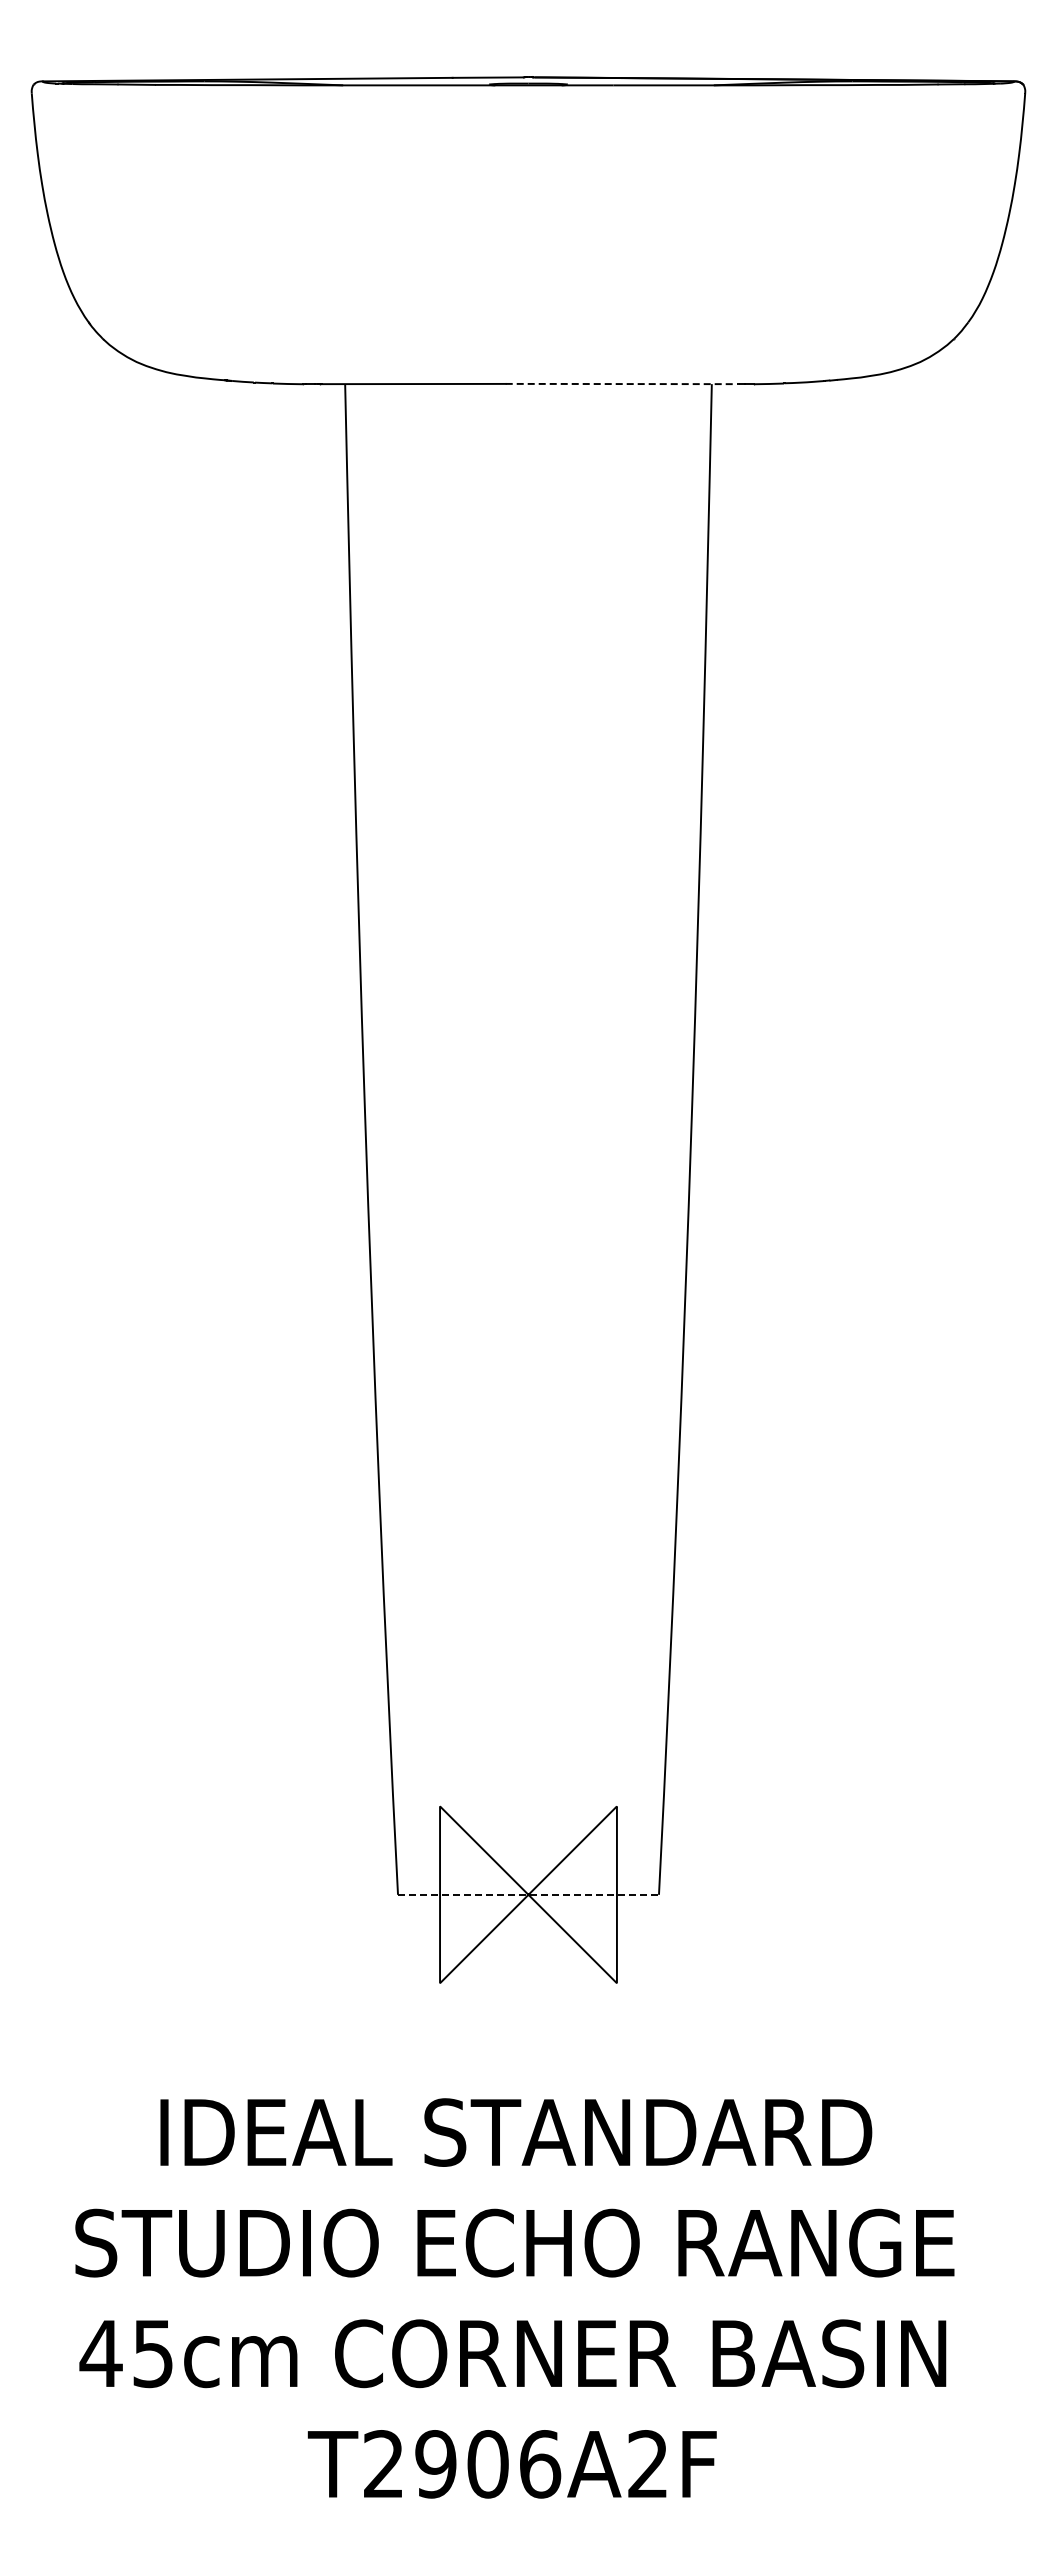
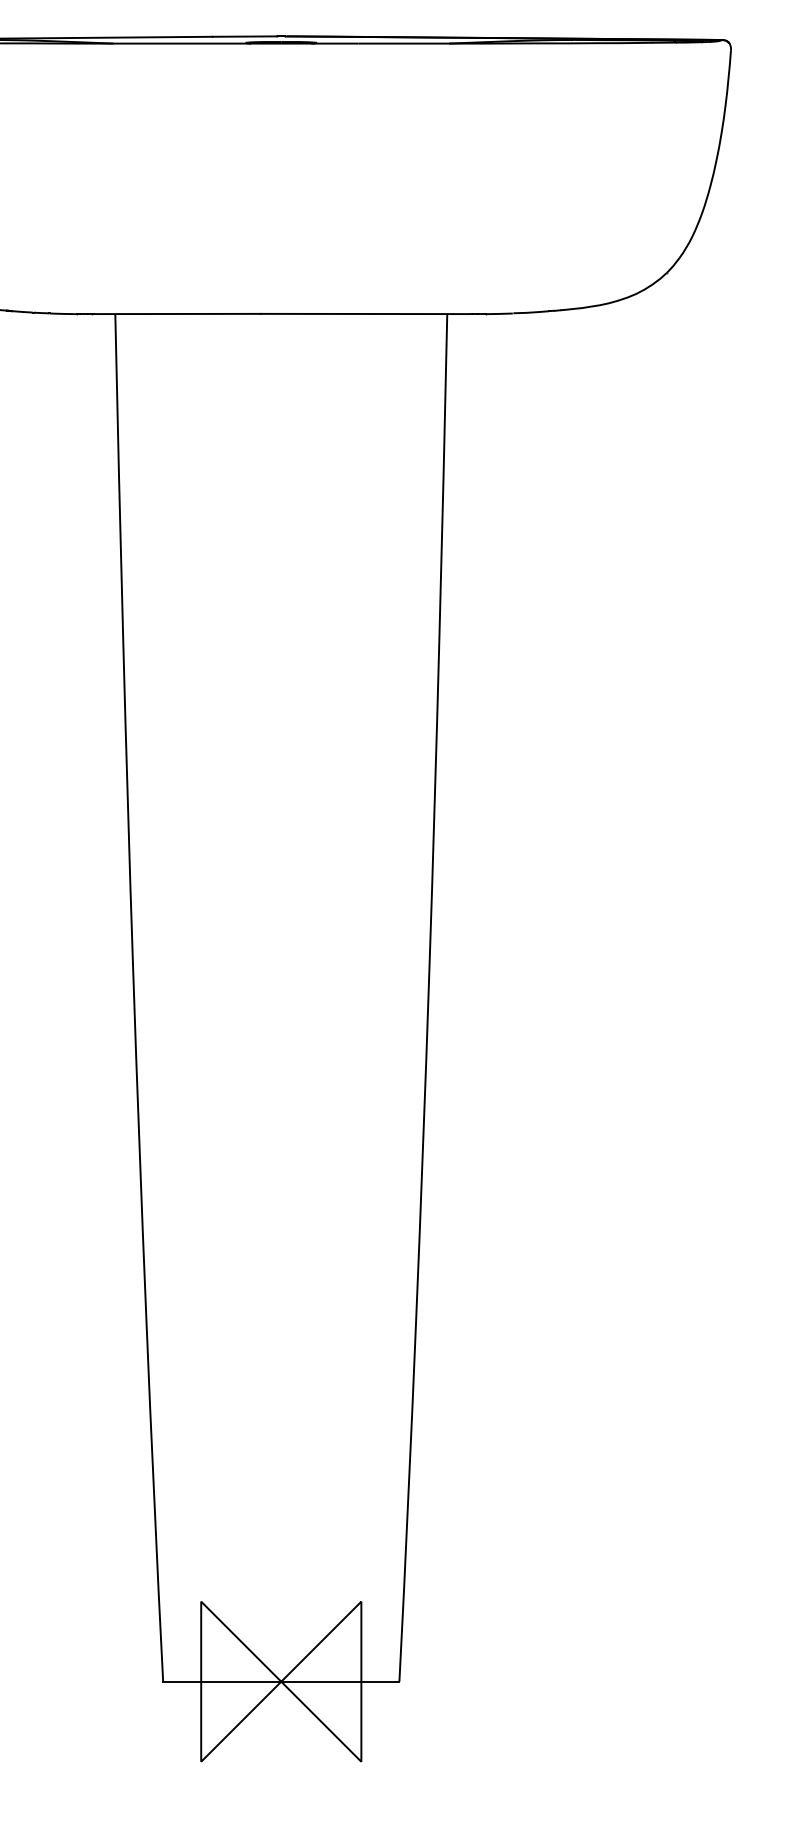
line: (621, 384) -> (365, 314), dashed -> solid
line: (528, 1894) -> (281, 1681), dashed -> solid

